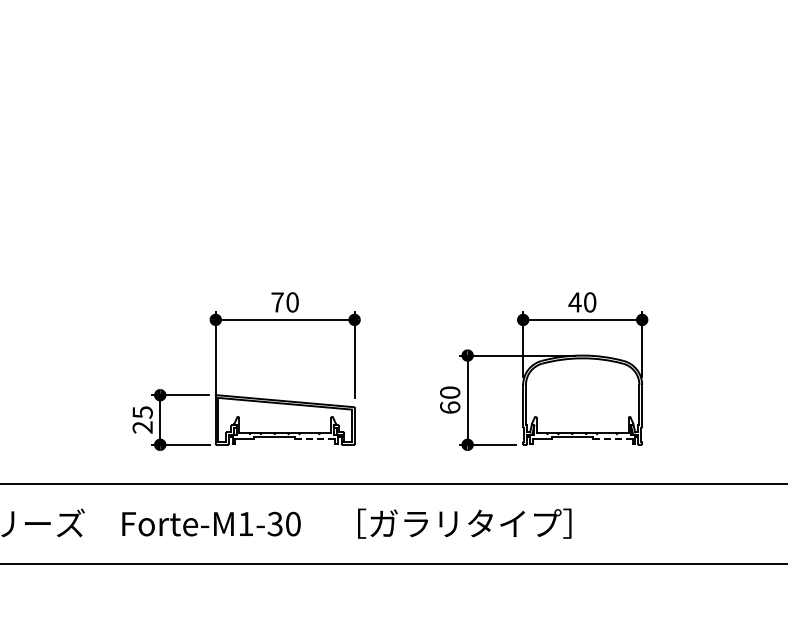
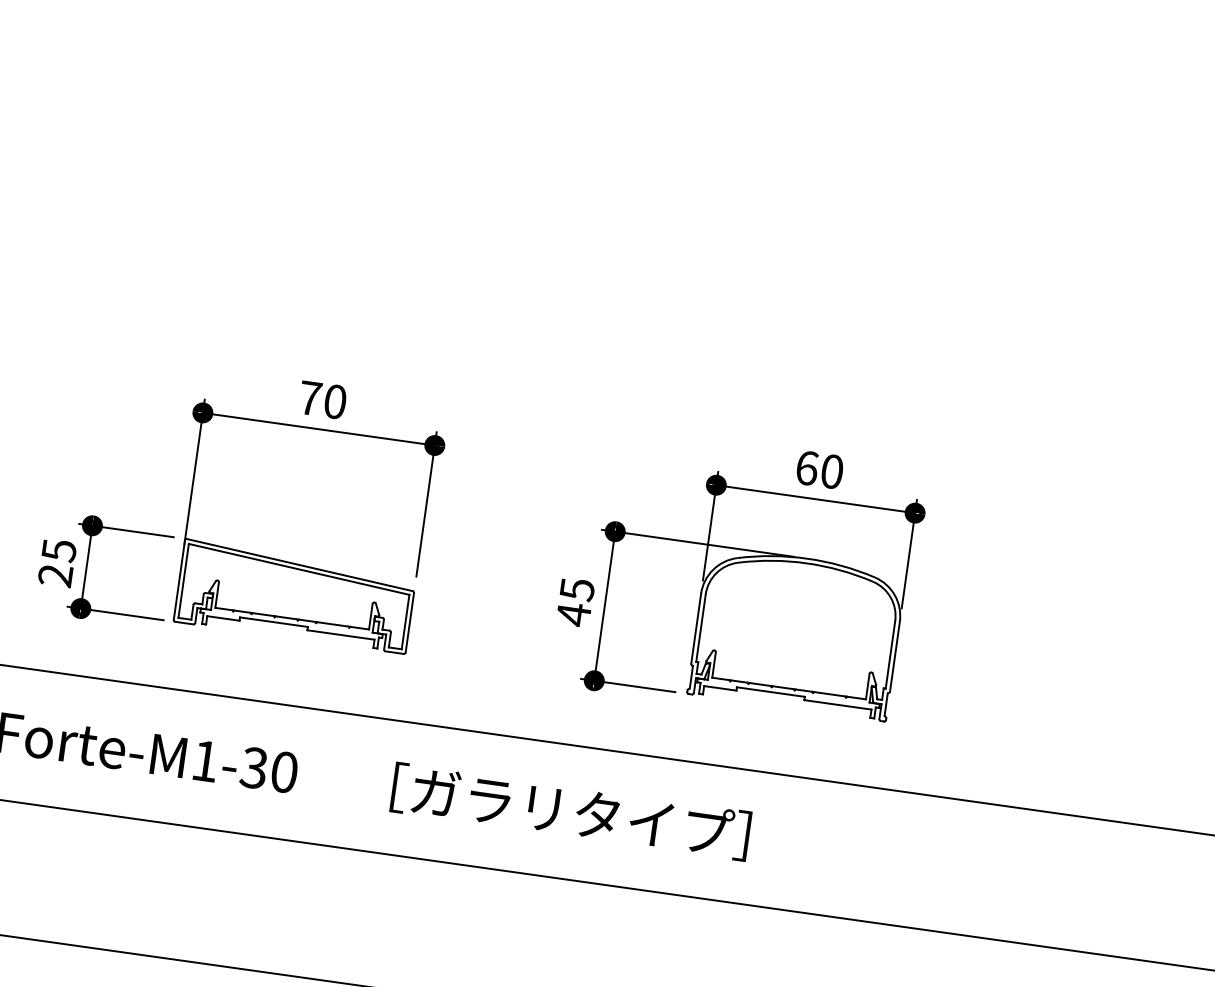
text: (574, 302) -> (806, 468), 40 -> 60
text: (450, 400) -> (576, 602), 60 -> 45
line: (315, 438) -> (341, 634), dashed -> solid
line: (613, 438) -> (839, 704), dashed -> solid

